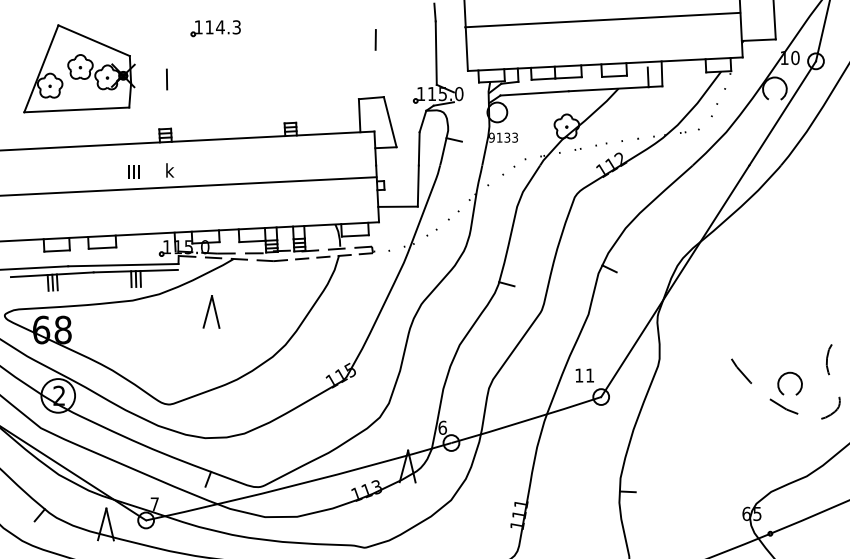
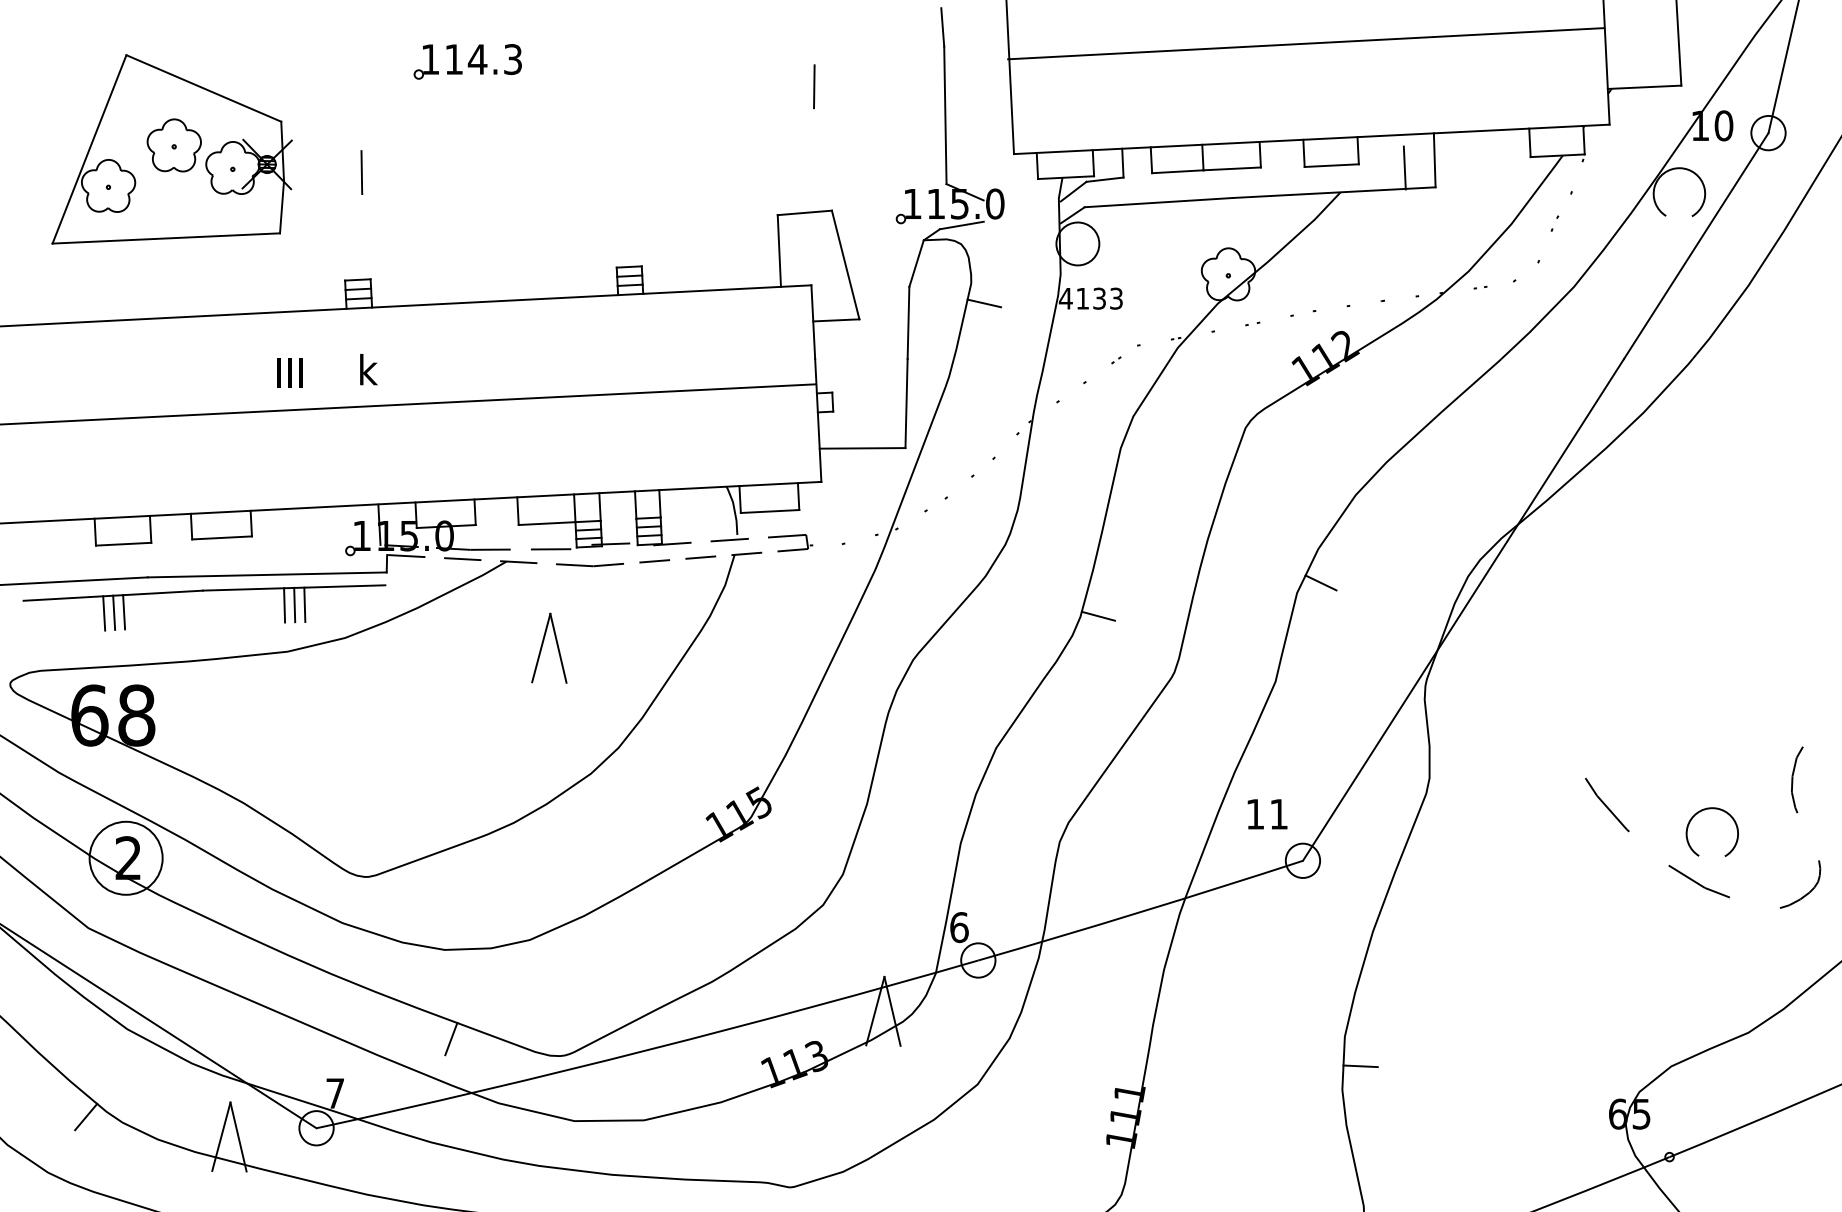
part: (714, 110) -> (1548, 239), size x1.67
text: (491, 137) -> (1065, 298), 9133 -> 4133
part: (508, 170) -> (1101, 369), size x1.43
part: (211, 311) -> (549, 647), moved

